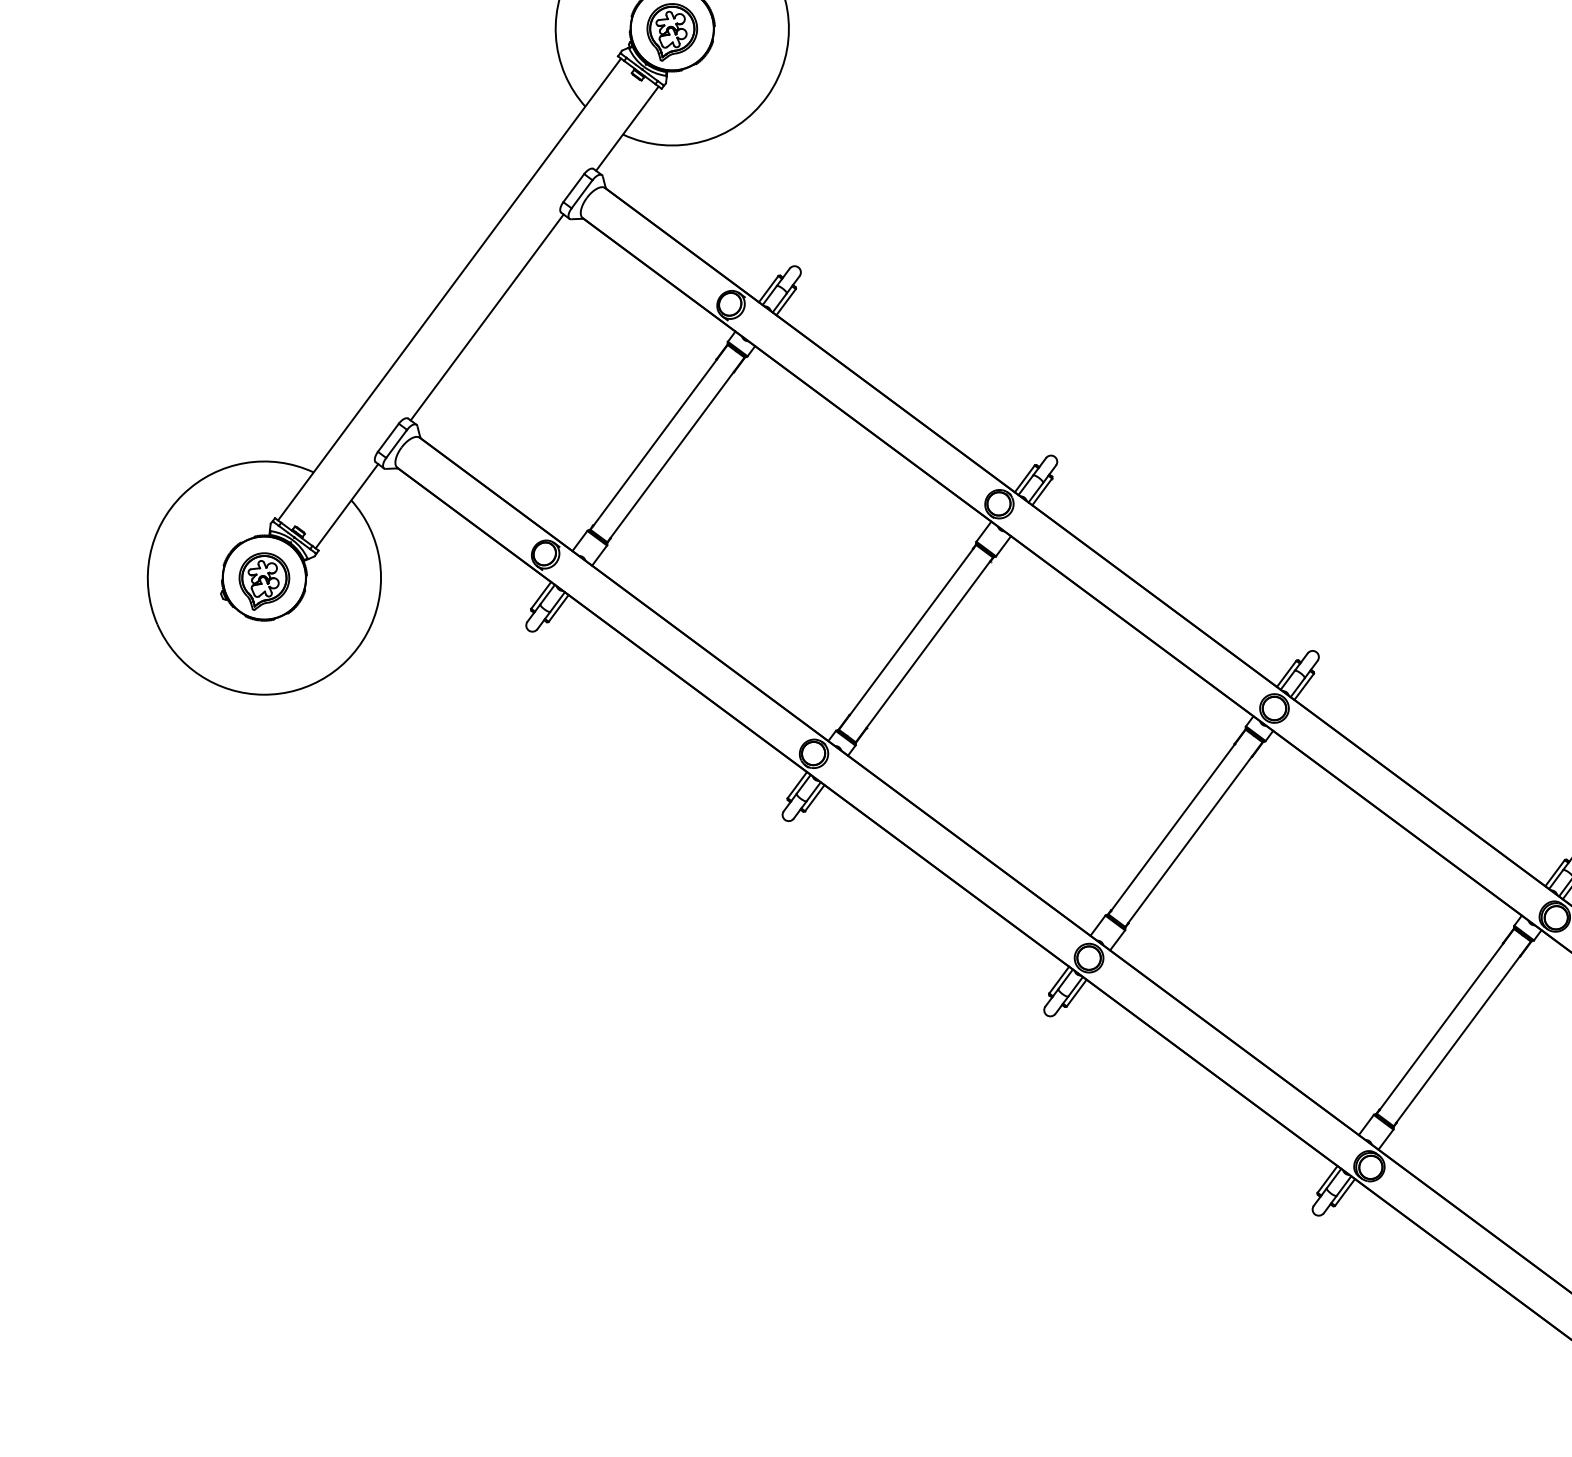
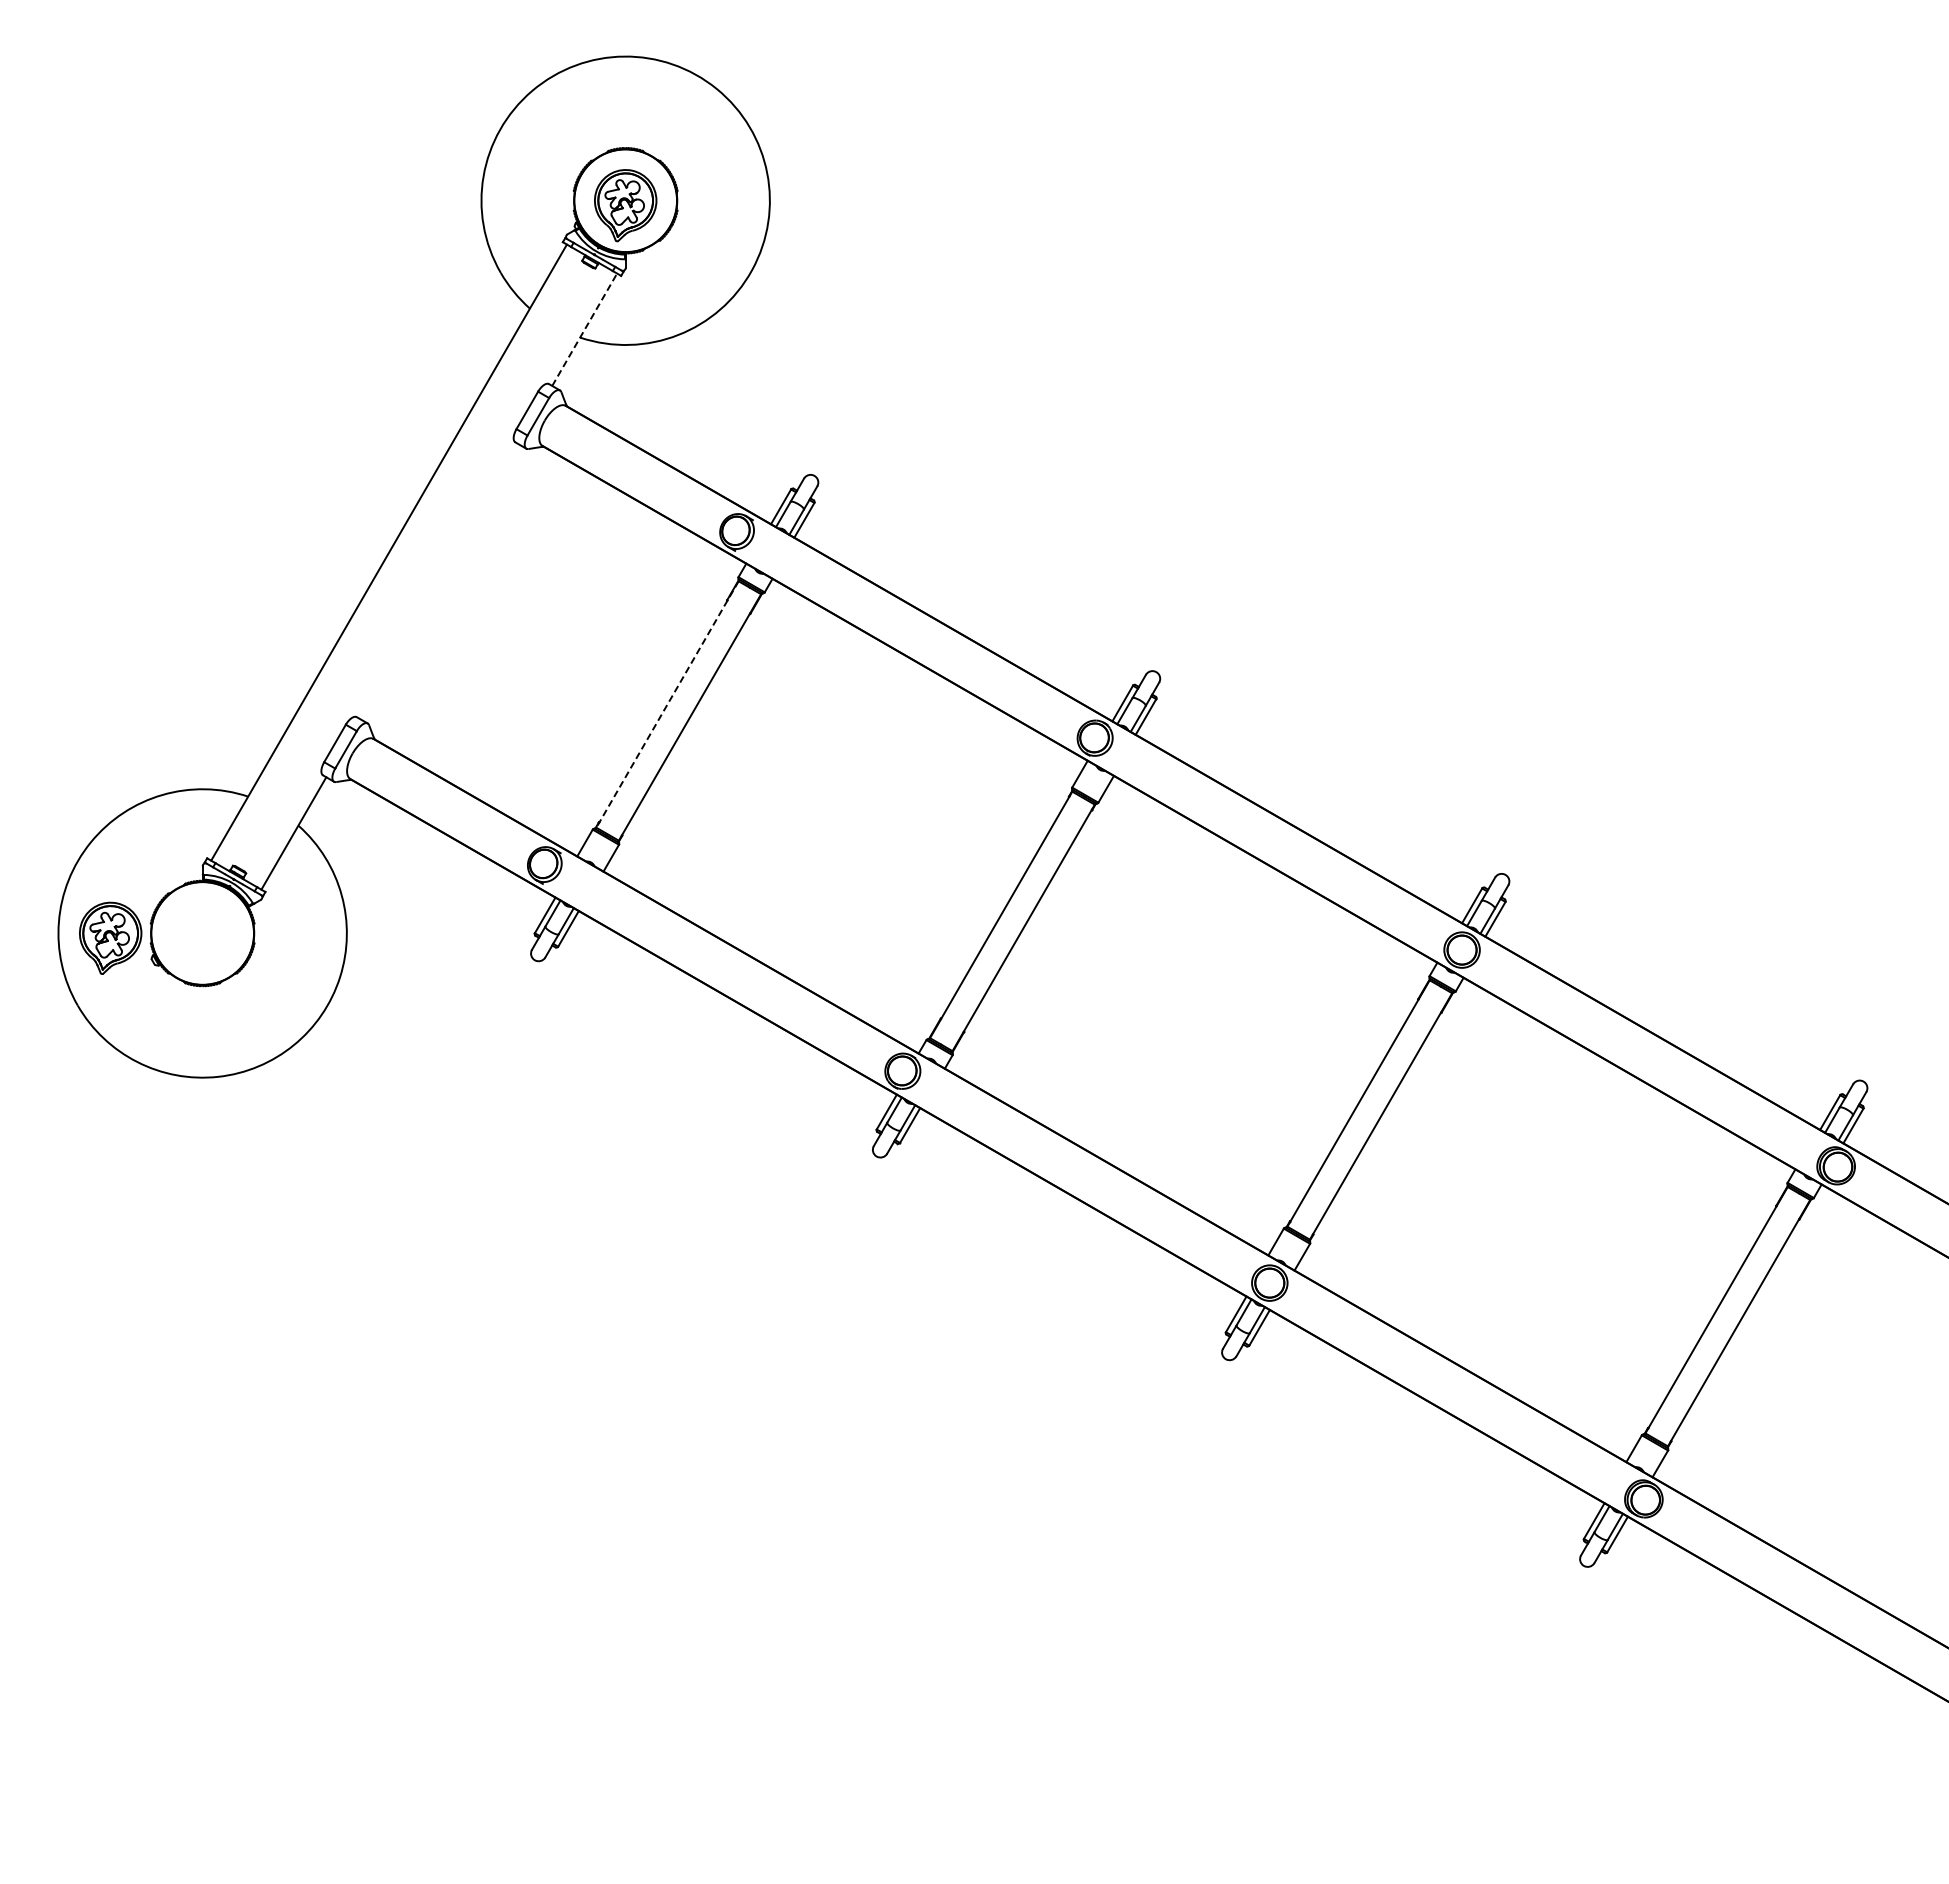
line: (627, 128) -> (584, 329), solid -> dashed
line: (486, 317) -> (438, 581), removed
line: (659, 437) -> (667, 704), solid -> dashed
part: (263, 581) -> (110, 937), moved

